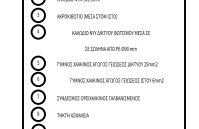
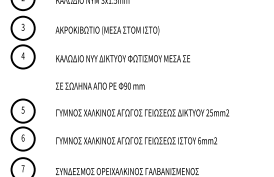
text: (110, 32) -> (122, 57), moved
text: (110, 48) -> (99, 85), moved
text: (116, 80) -> (135, 140), moved

